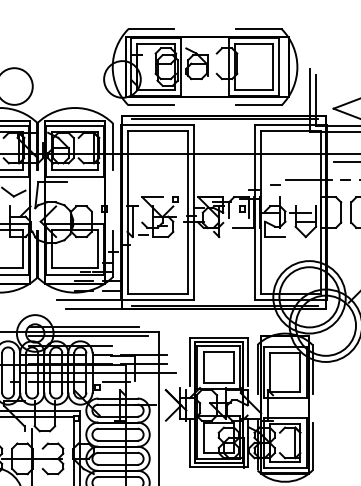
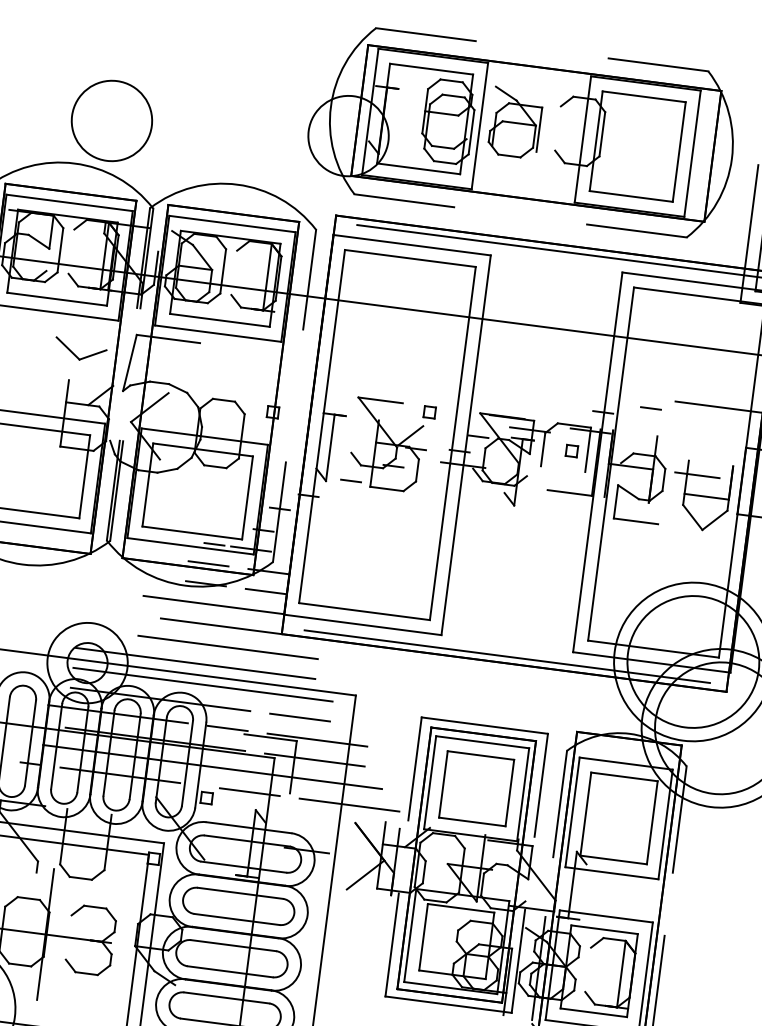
line: (97, 318) -> (226, 648), added
line: (134, 345) -> (299, 717), added
line: (162, 382) -> (350, 805), added

